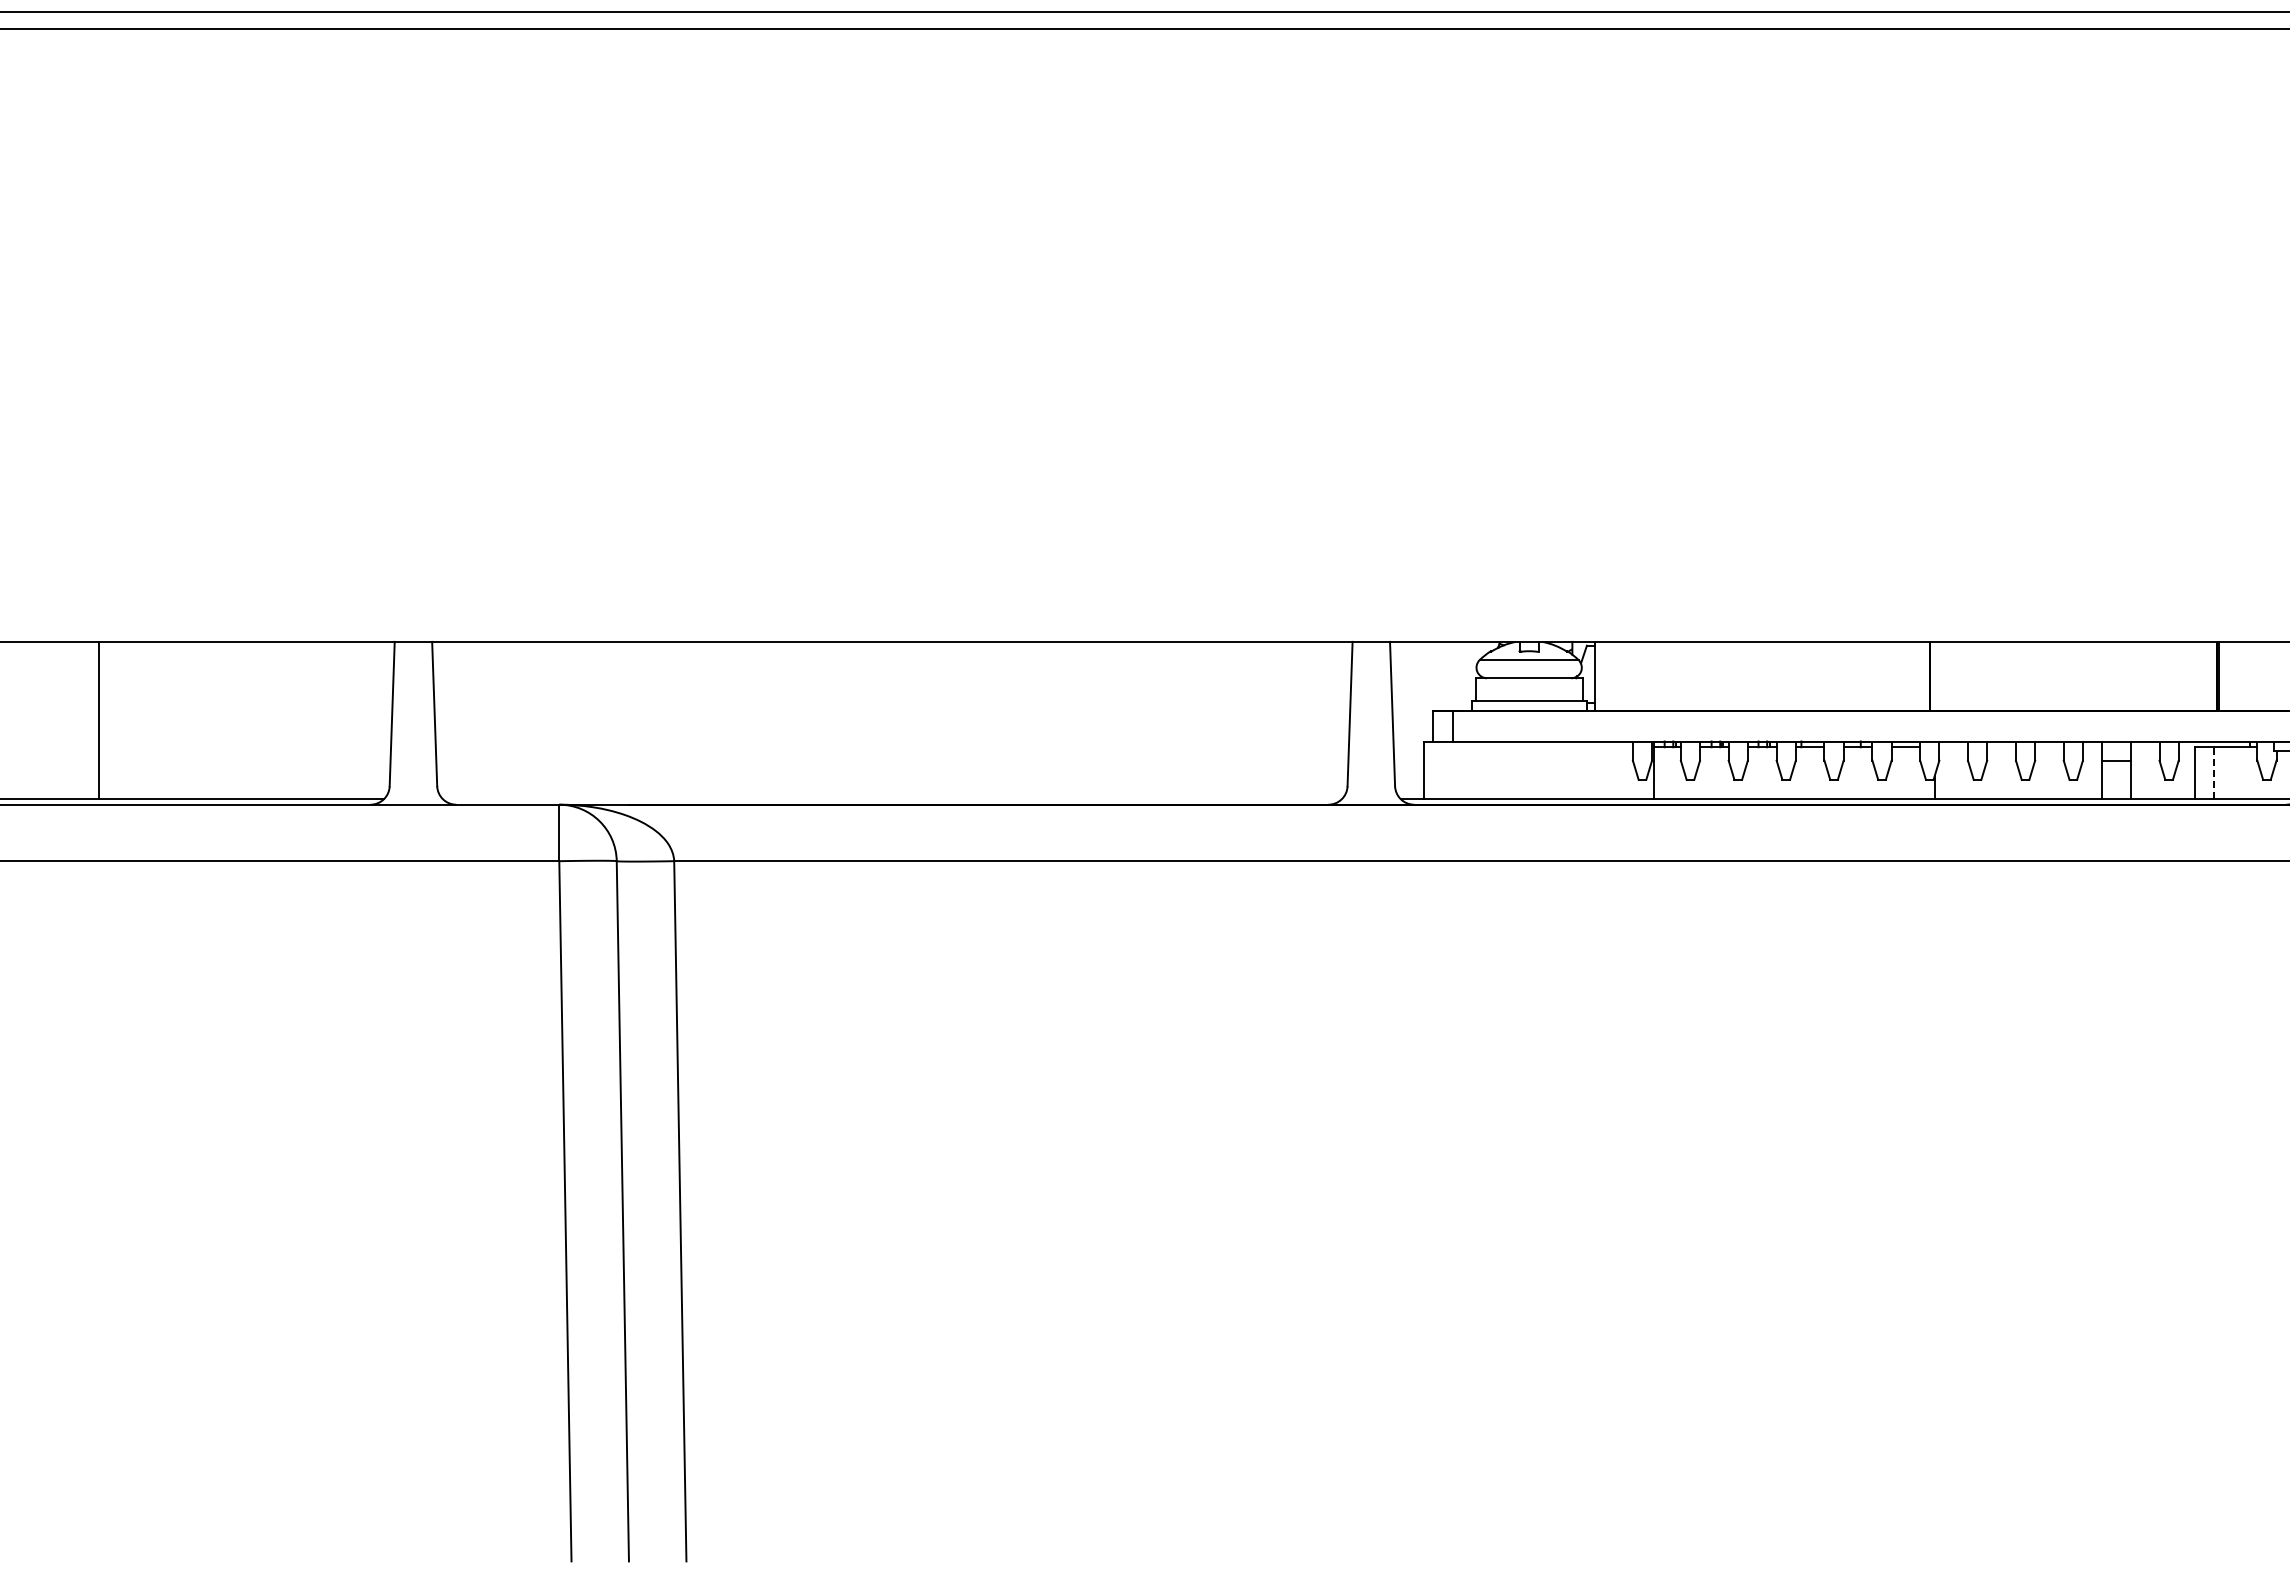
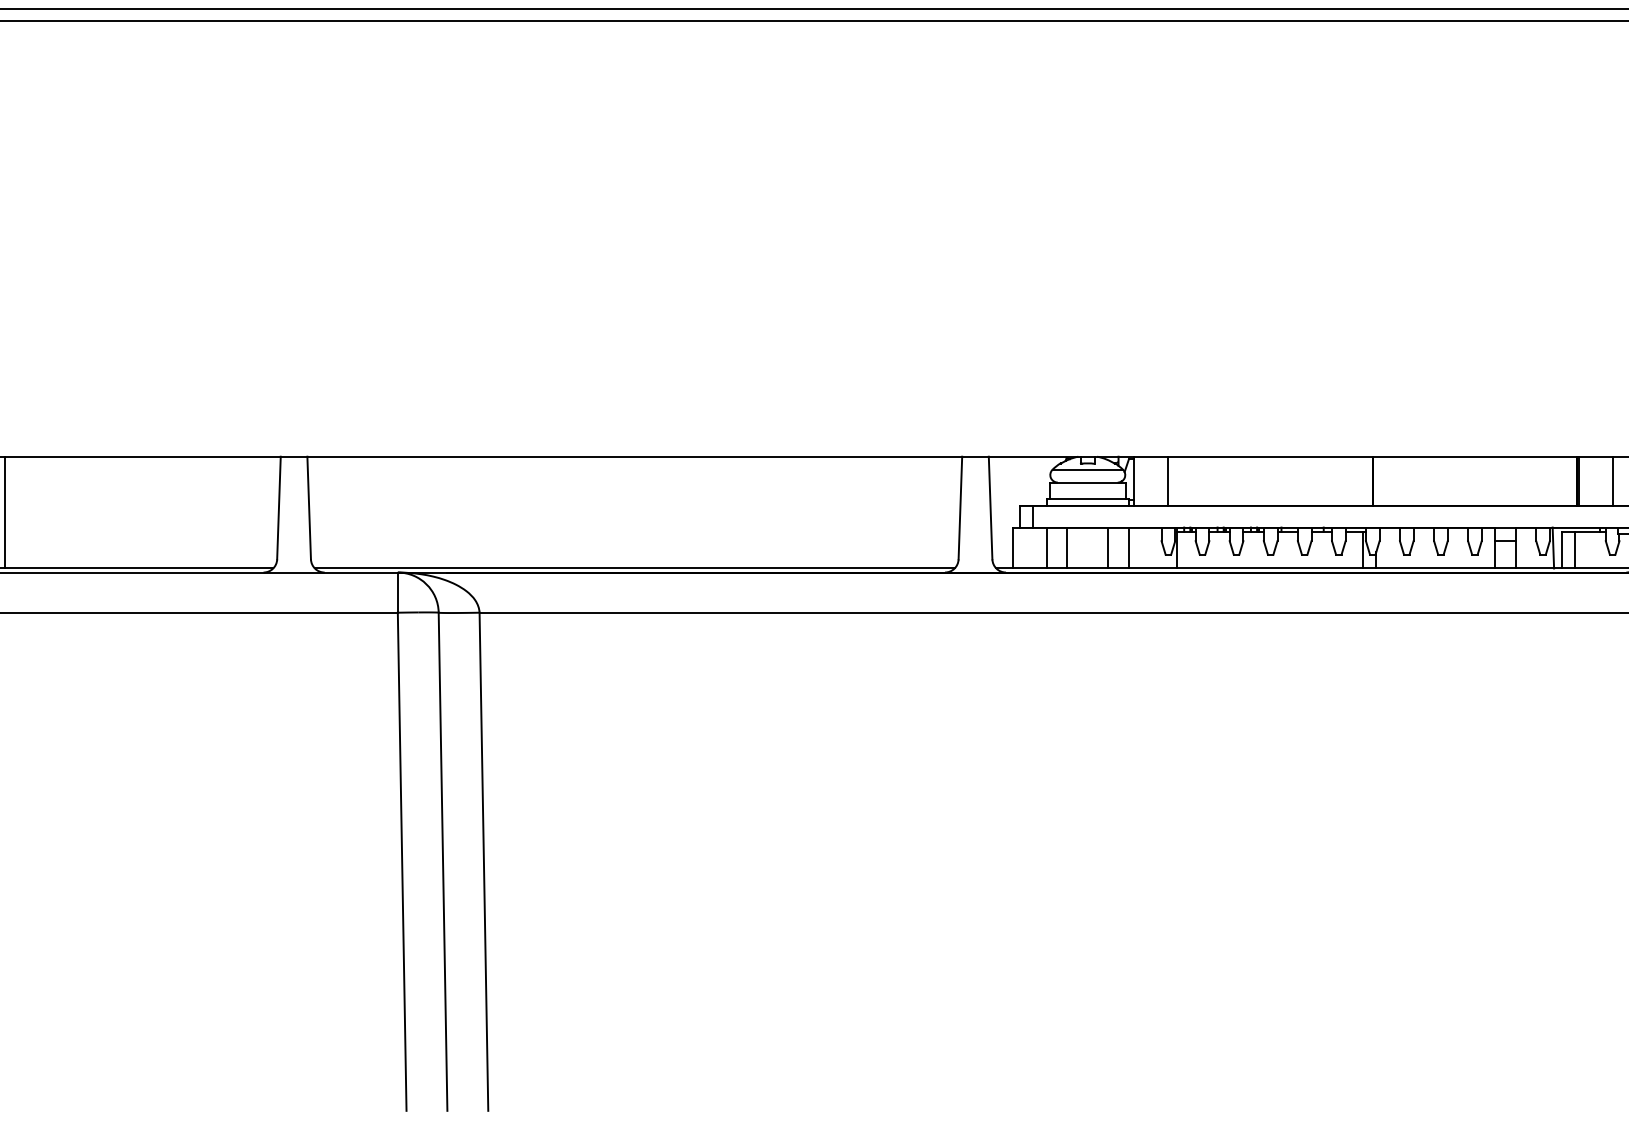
line: (1642, 675) -> (1168, 480), added
line: (2266, 675) -> (1612, 480), added
line: (99, 719) -> (4, 511), moved
line: (1471, 769) -> (1046, 547), added
line: (1500, 769) -> (1067, 547), added
line: (1557, 769) -> (1107, 547), added
line: (1586, 769) -> (1128, 547), added
line: (2183, 769) -> (1553, 547), added
line: (1915, 772) -> (1362, 549), added
line: (2214, 773) -> (1575, 550), dashed -> solid
line: (892, 798) -> (634, 568), added

